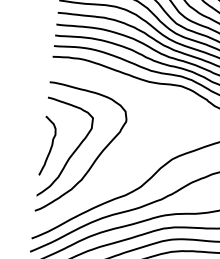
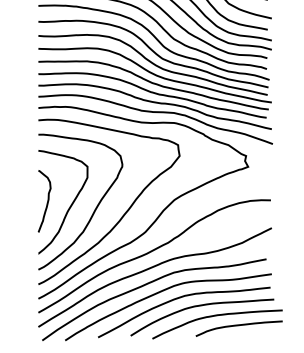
curve: (124, 164) -> (125, 211), added

